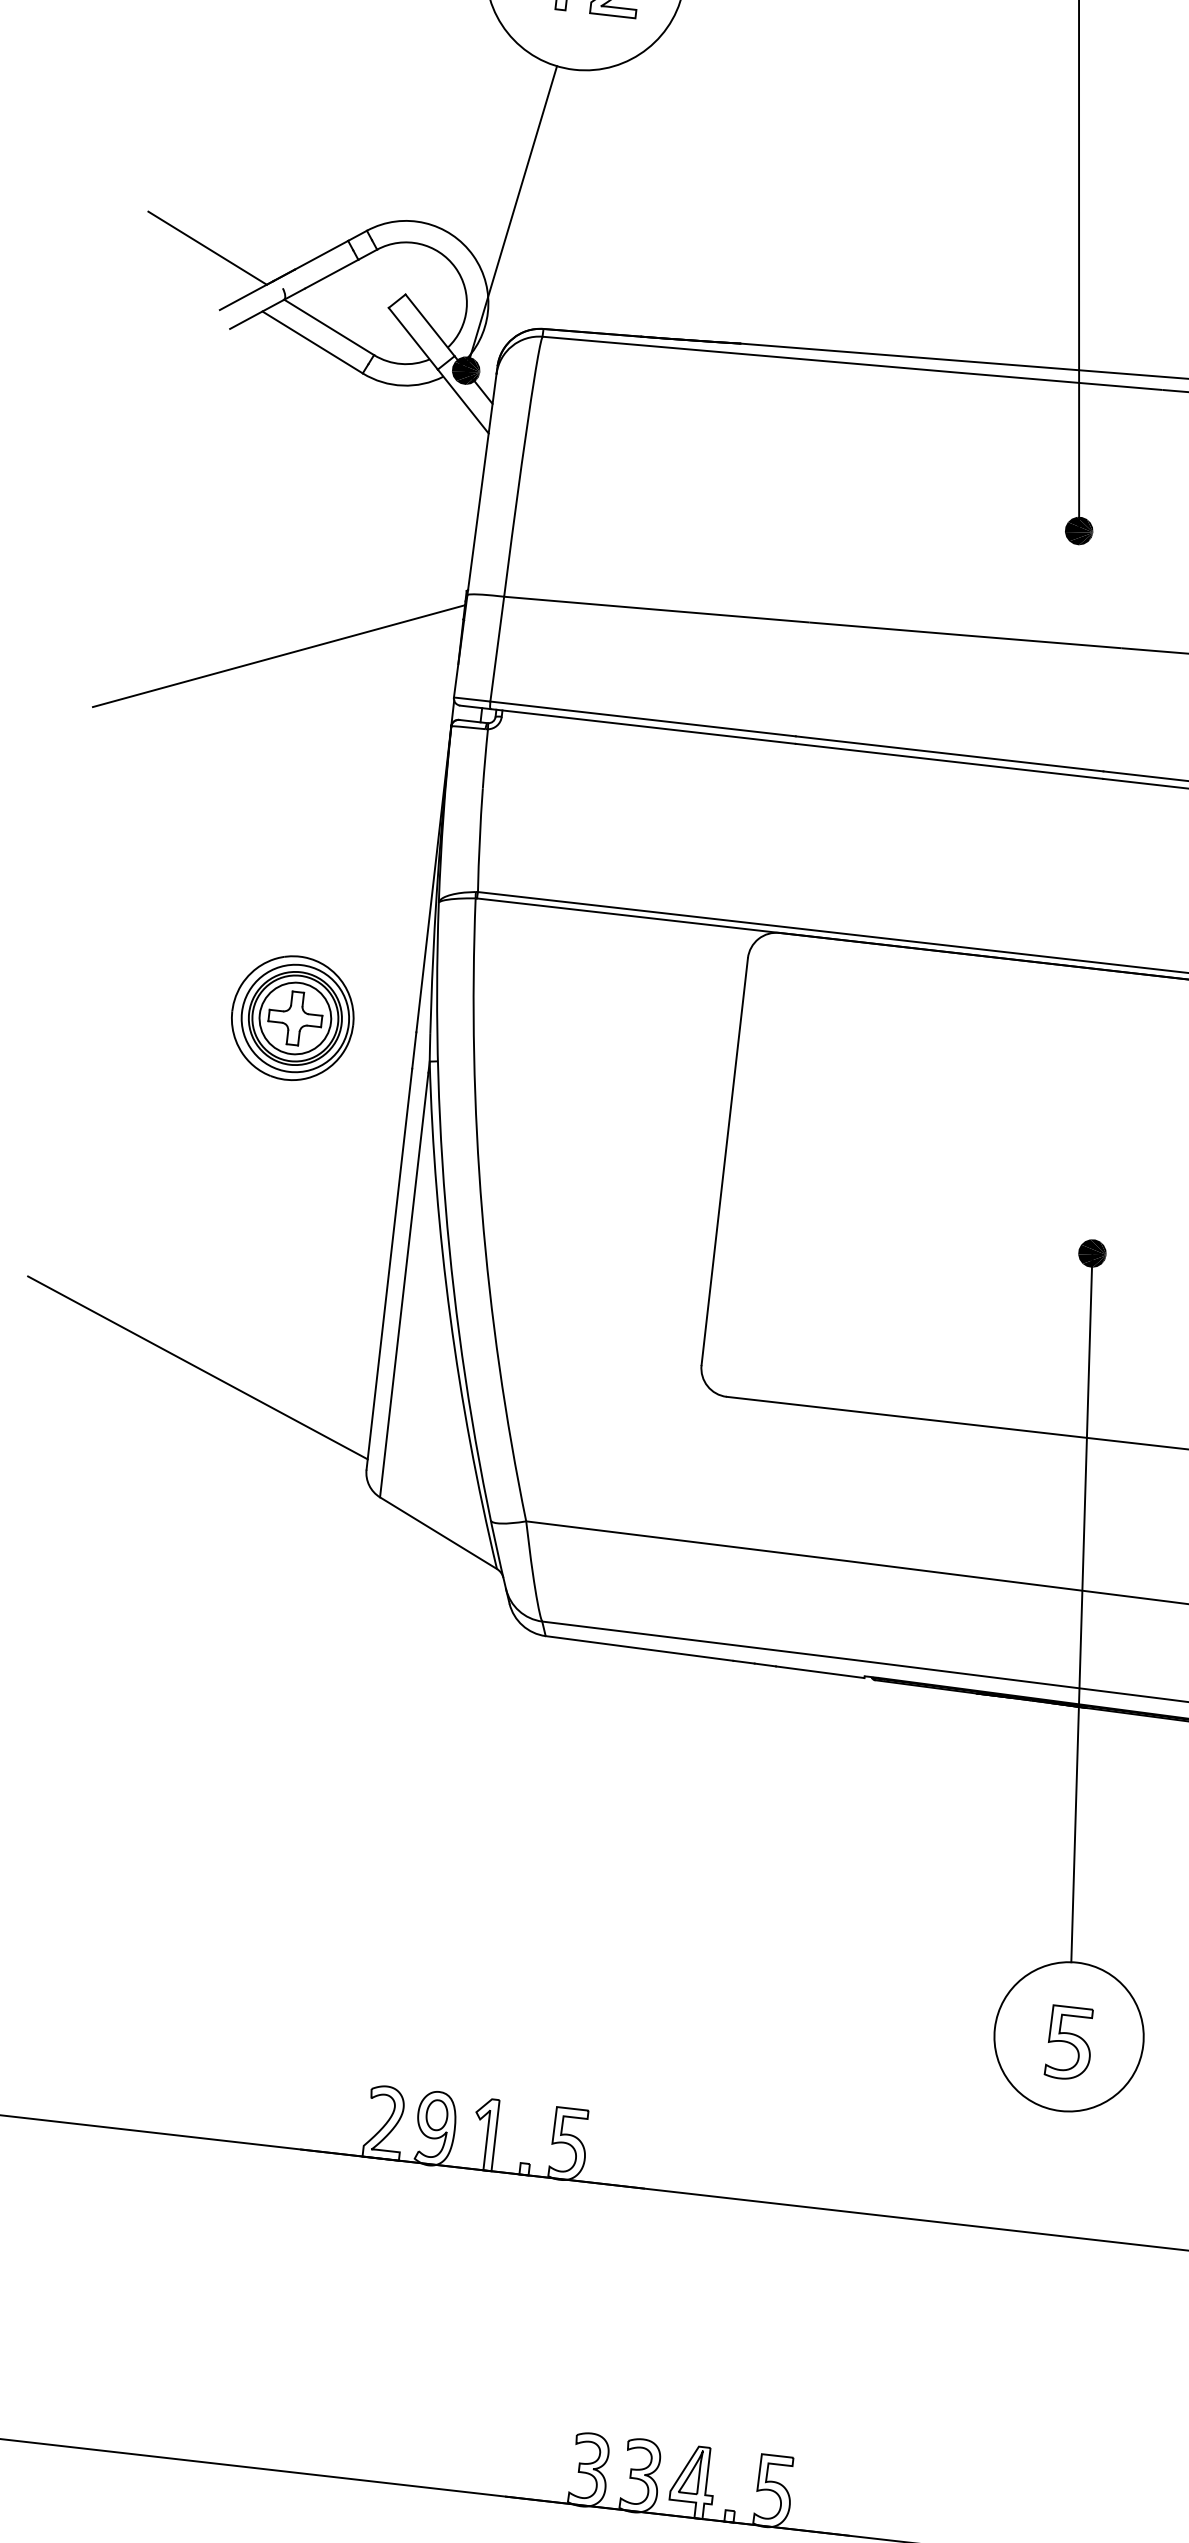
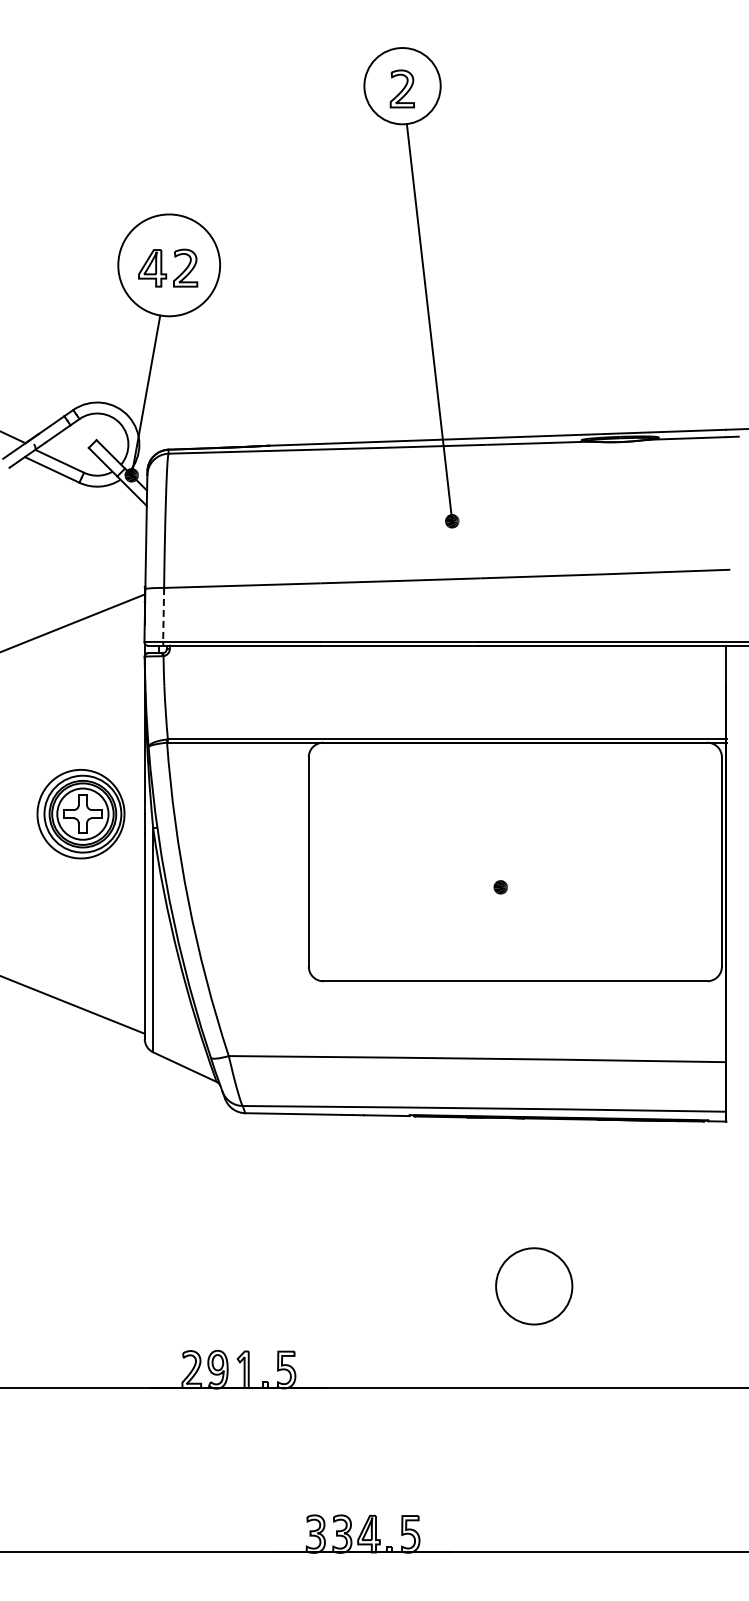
line: (496, 650) -> (163, 615), solid -> dashed
part: (293, 1017) -> (81, 813), size x1.4
line: (1081, 1607) -> (515, 1067), removed
part: (1068, 2042) -> (534, 1289), removed

